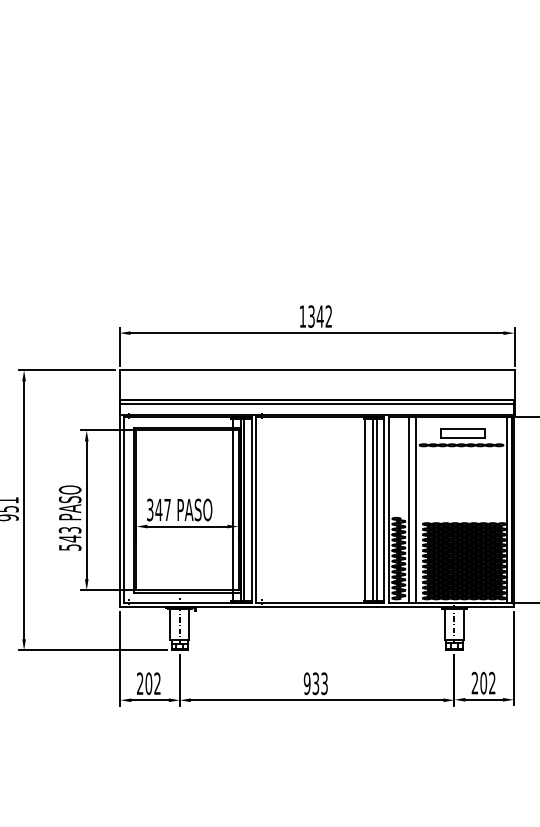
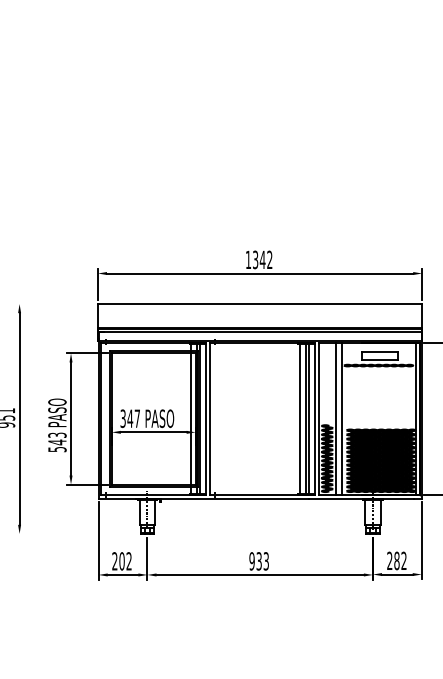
line: (66, 370) -> (54, 304), removed
line: (93, 649) -> (76, 533), removed
text: (483, 682) -> (396, 560), 202 -> 282

